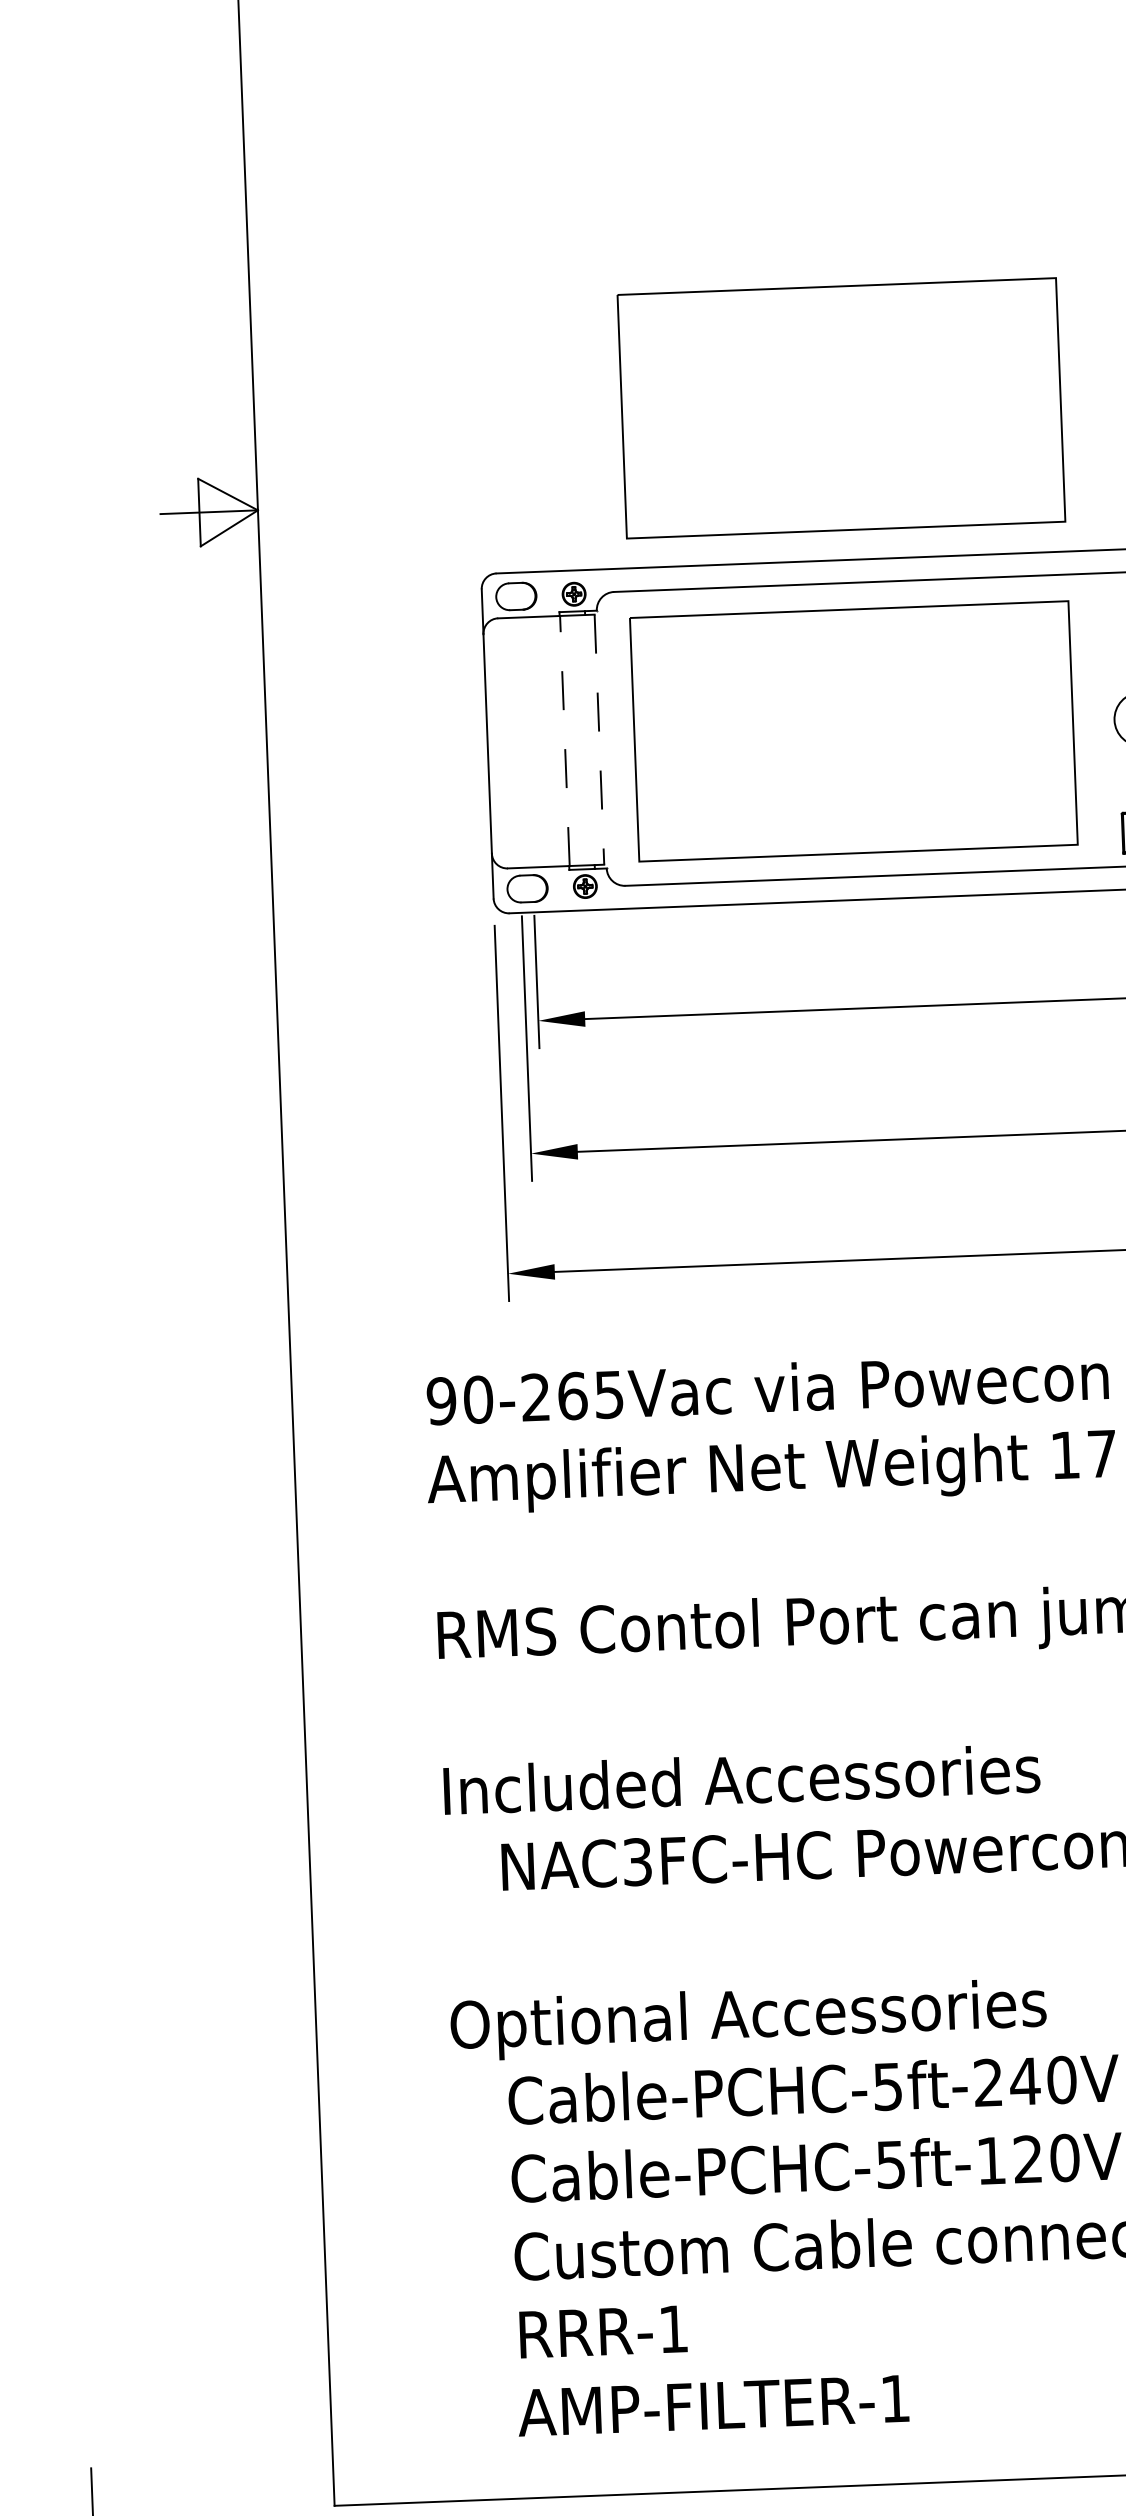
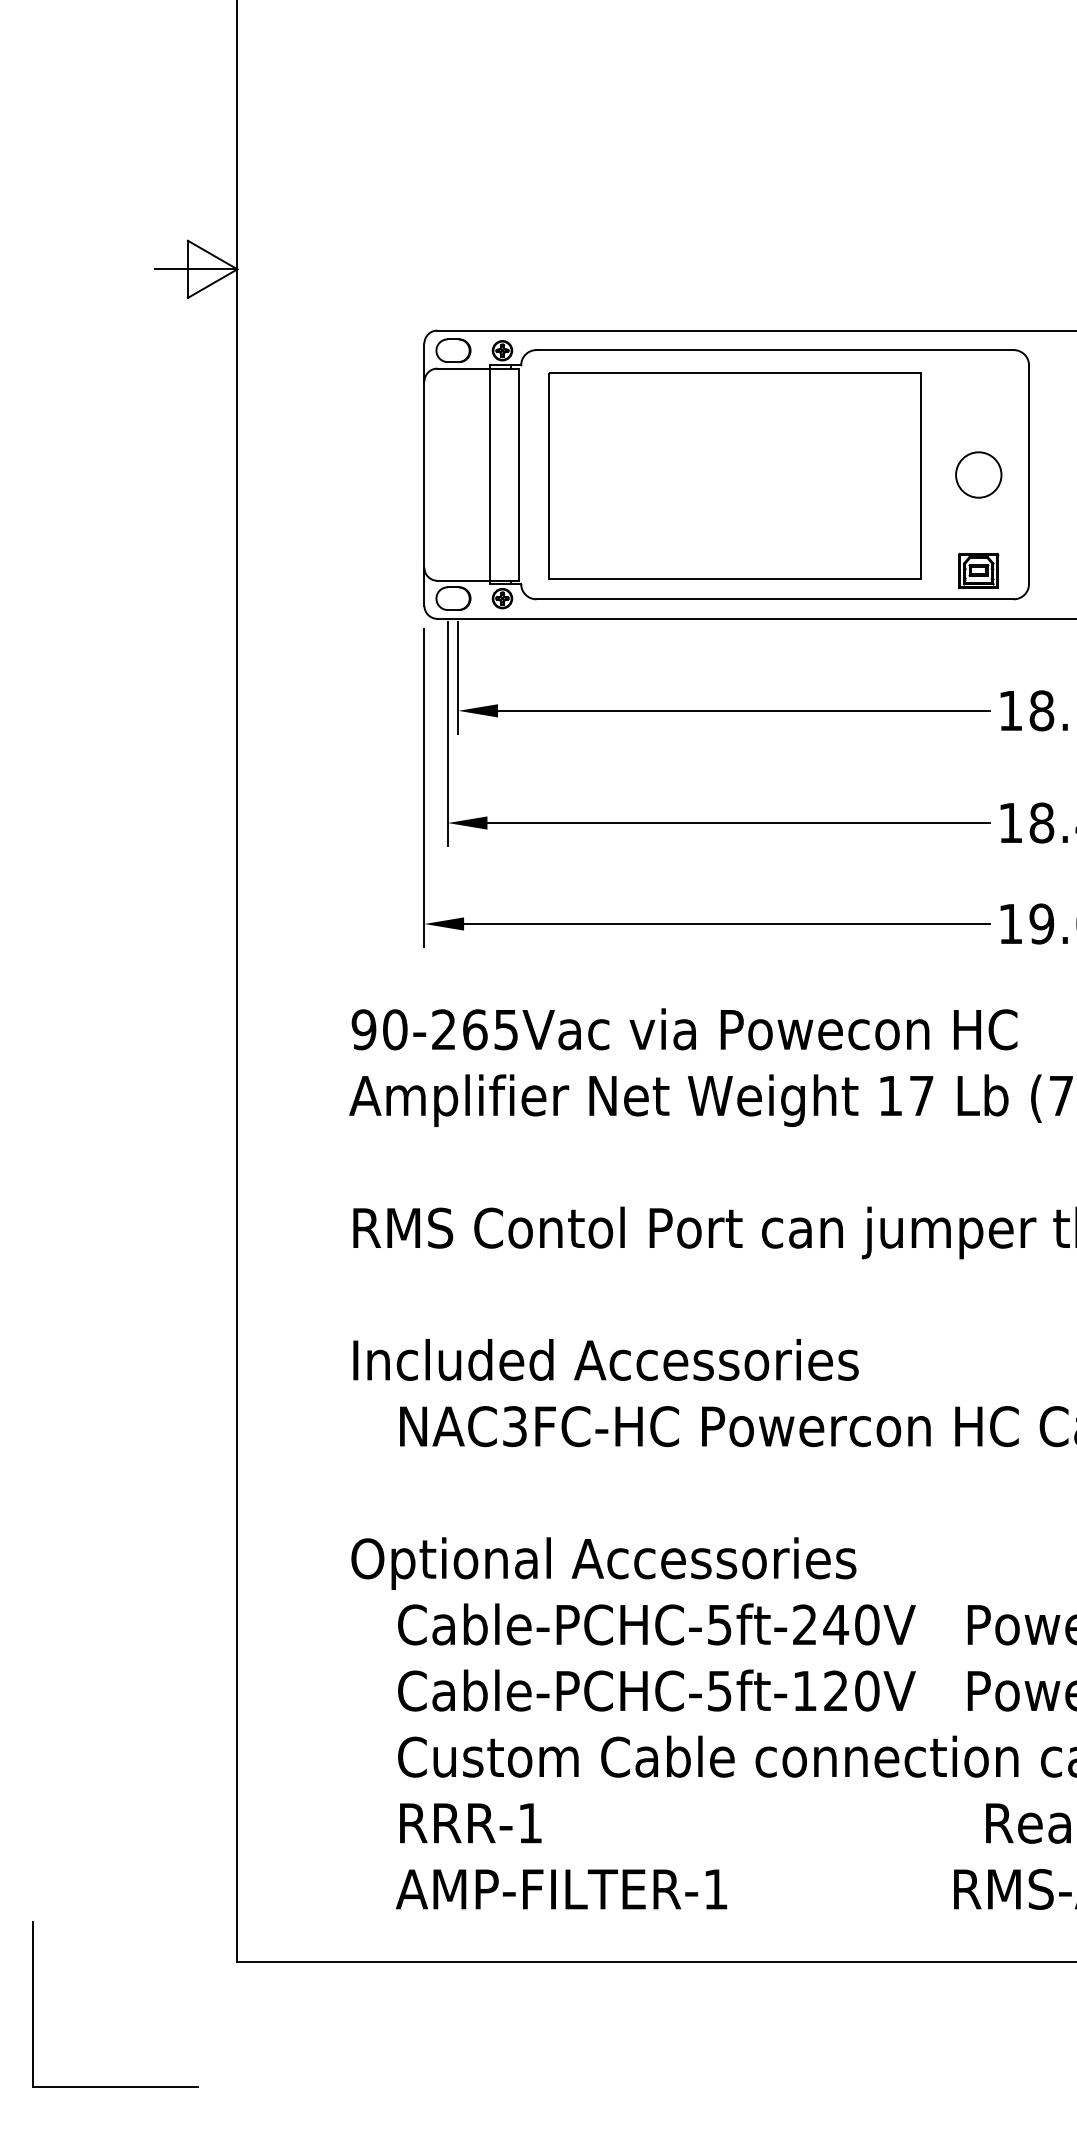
part: (840, 407) -> (734, 201), removed
line: (564, 740) -> (489, 474), dashed -> solid
line: (599, 740) -> (519, 475), dashed -> solid

